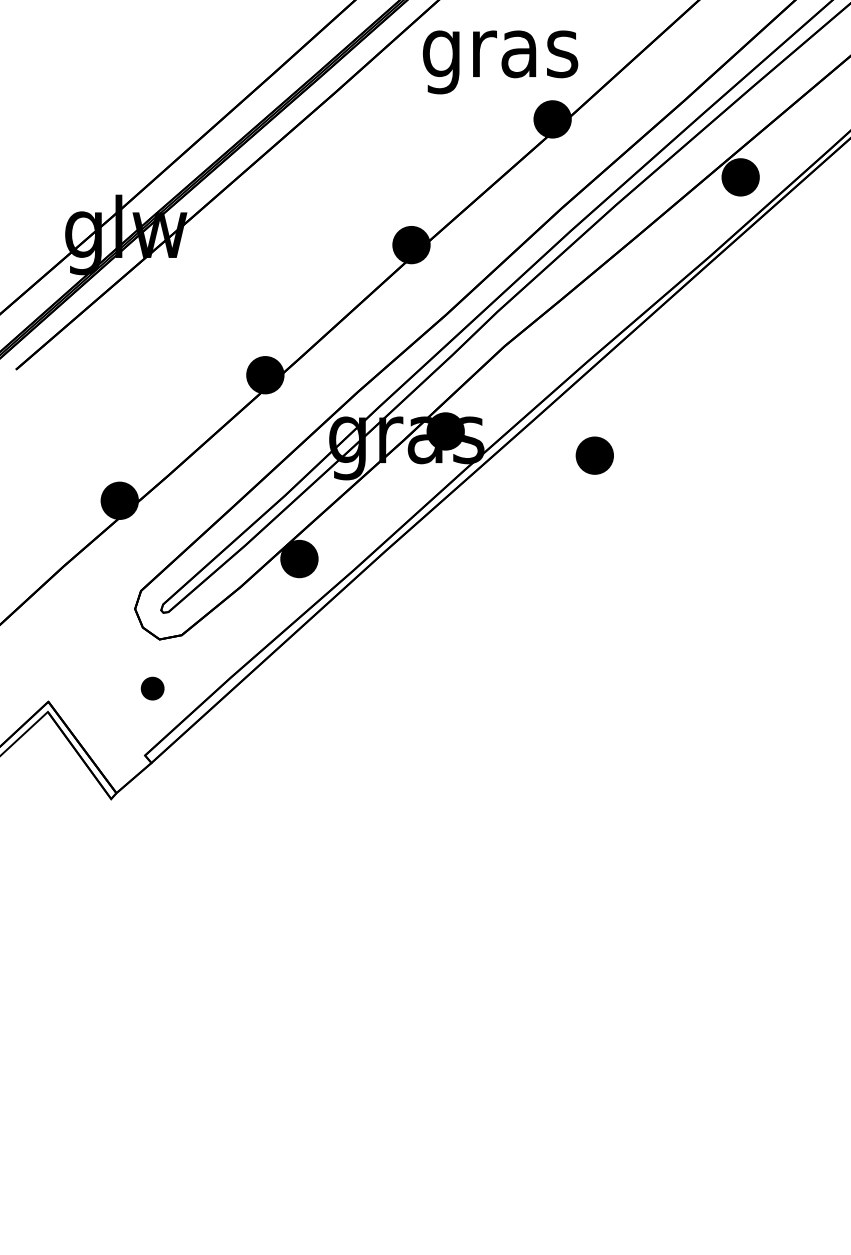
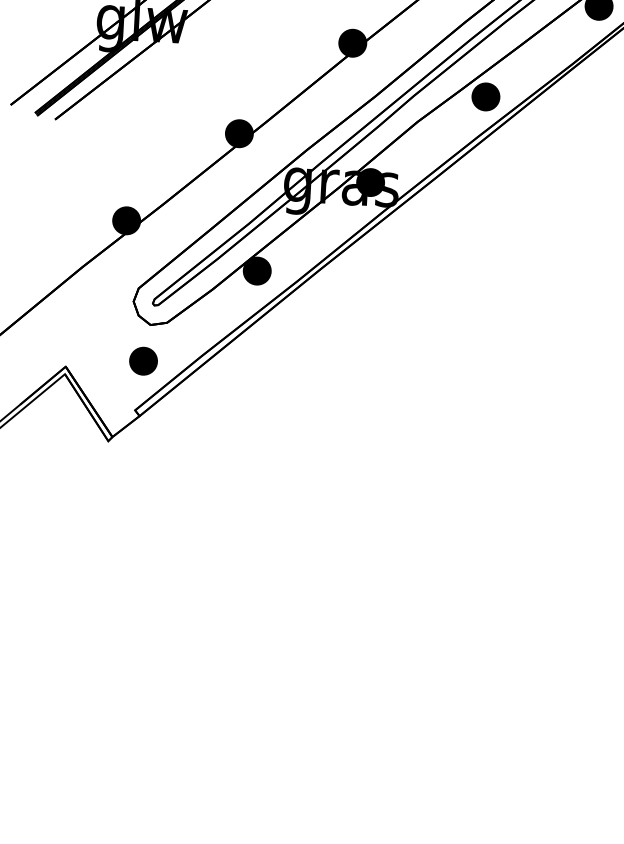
part: (594, 455) -> (485, 96), moved
part: (152, 688) -> (143, 361), size x1.67

